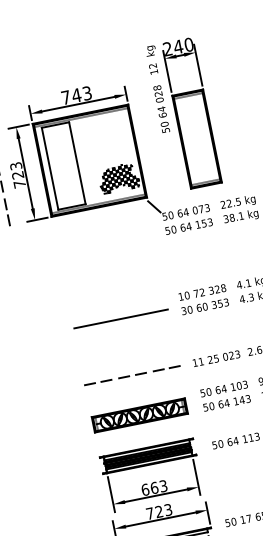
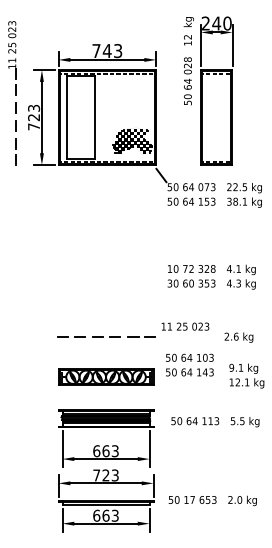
line: (120, 318) -> (106, 278), removed
text: (216, 358) -> (185, 326), moved
text: (225, 395) -> (189, 364), moved

